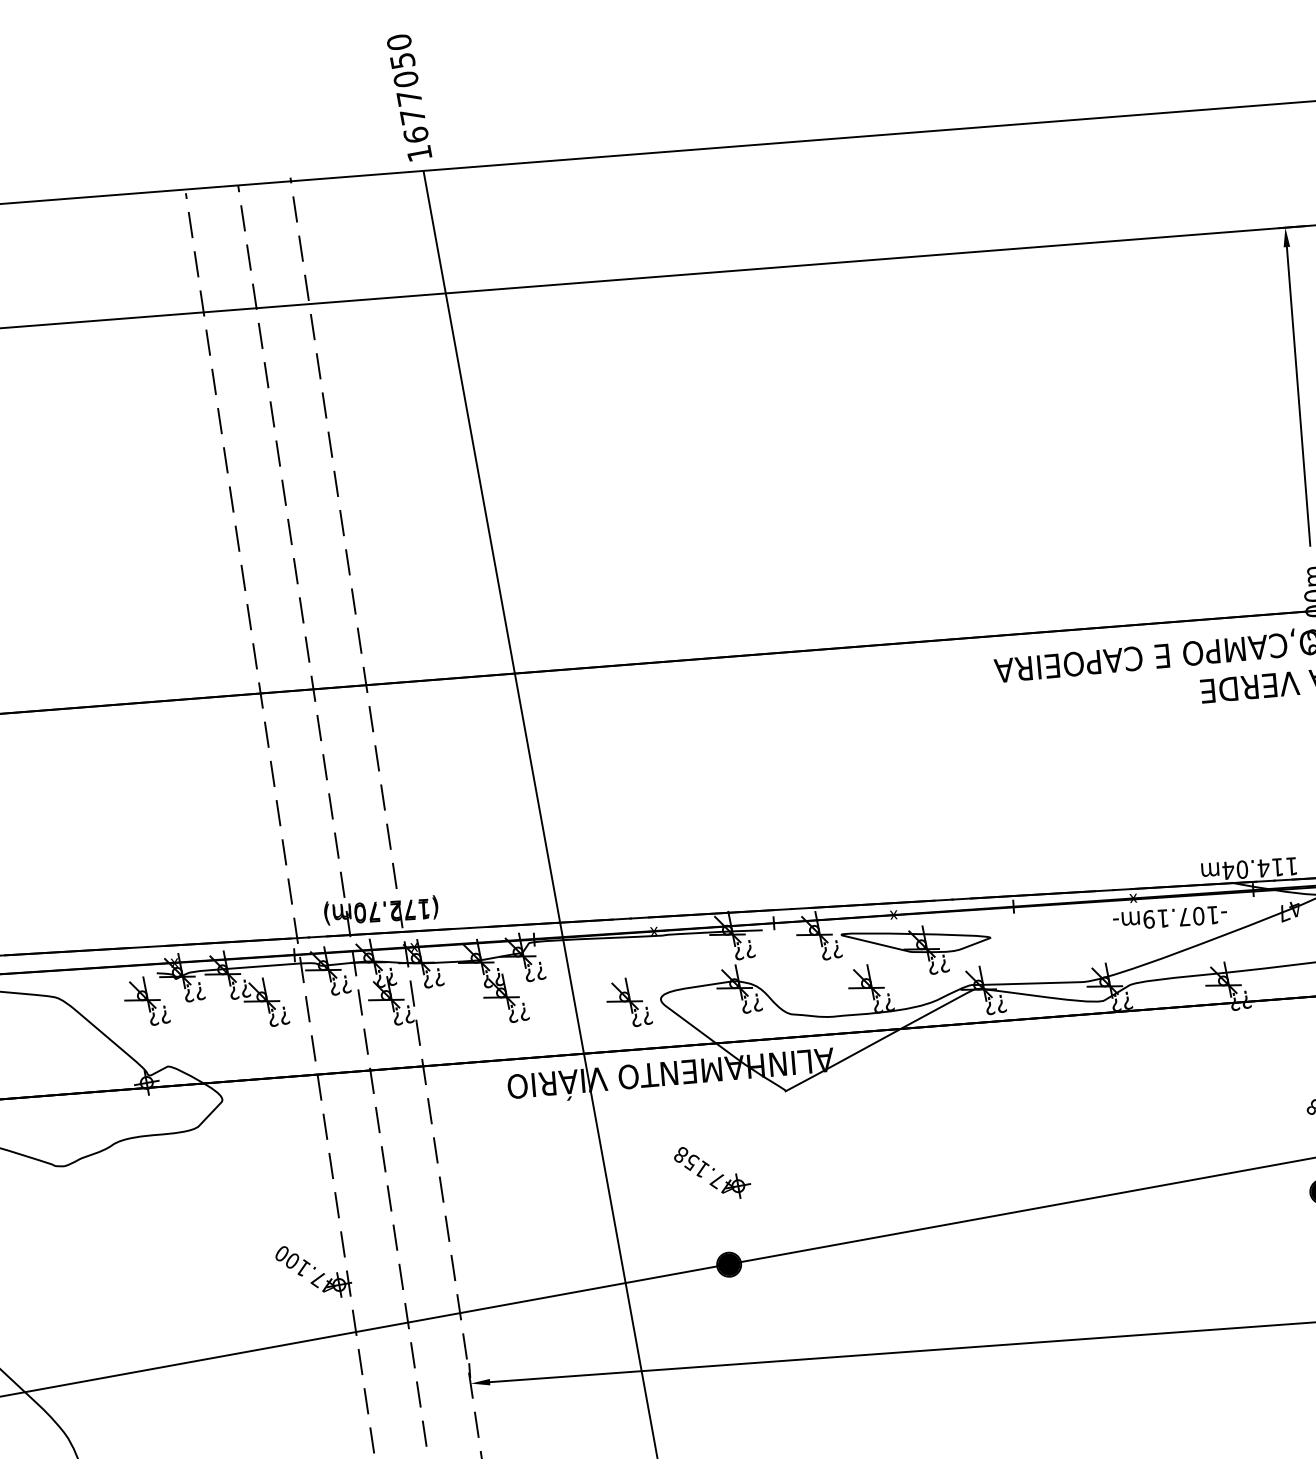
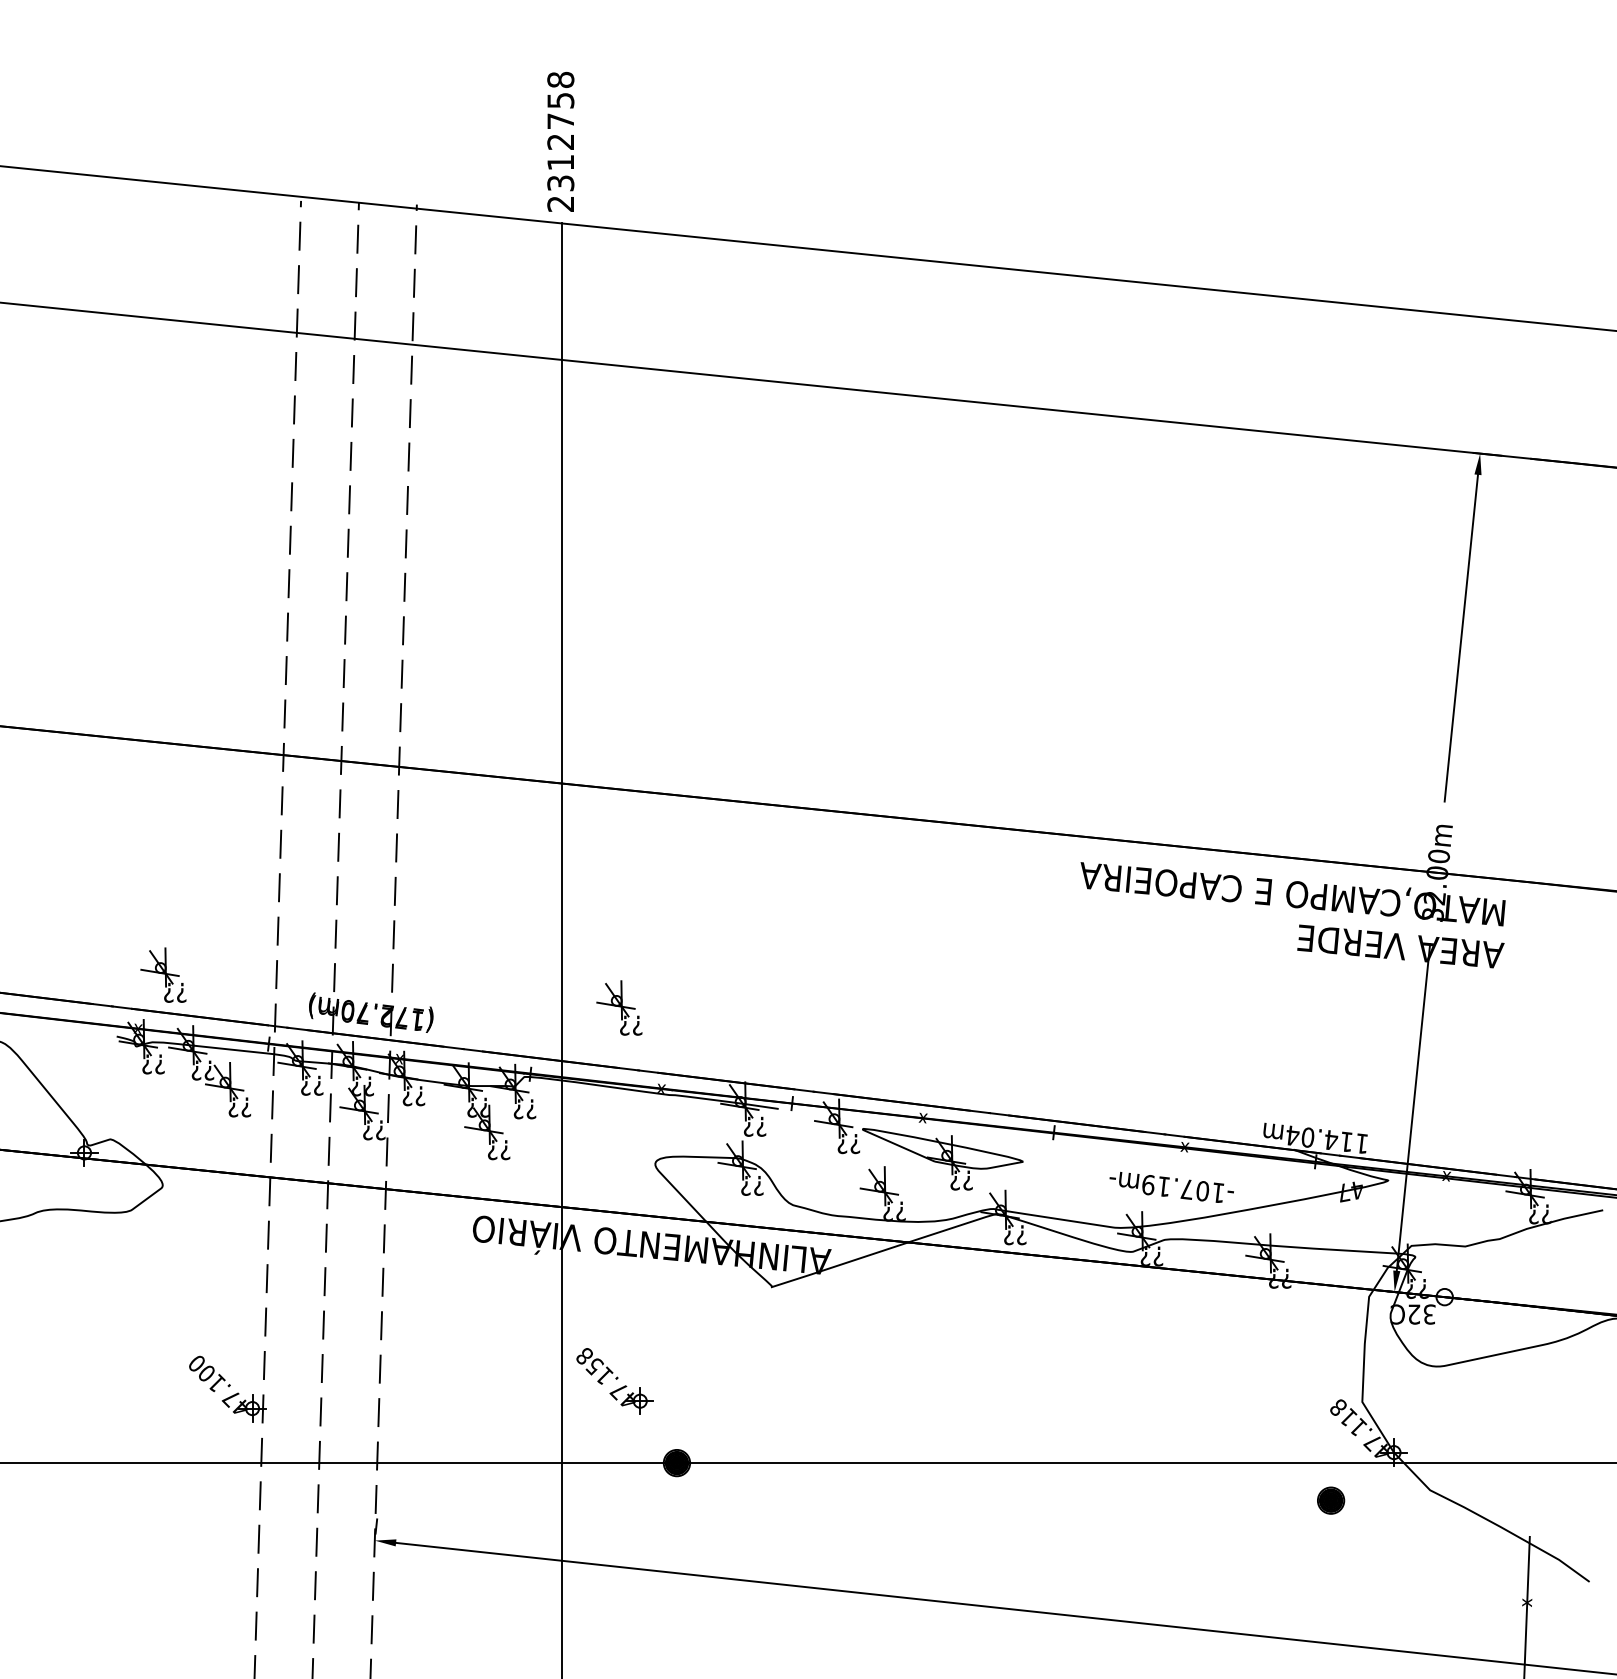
text: (409, 97) -> (560, 141), 1677050 -> 2312758
text: (1169, 917) -> (1171, 1186), moved
part: (145, 1001) -> (163, 974), moved
part: (628, 1002) -> (619, 1007), moved
part: (712, 1172) -> (614, 1381), moved

